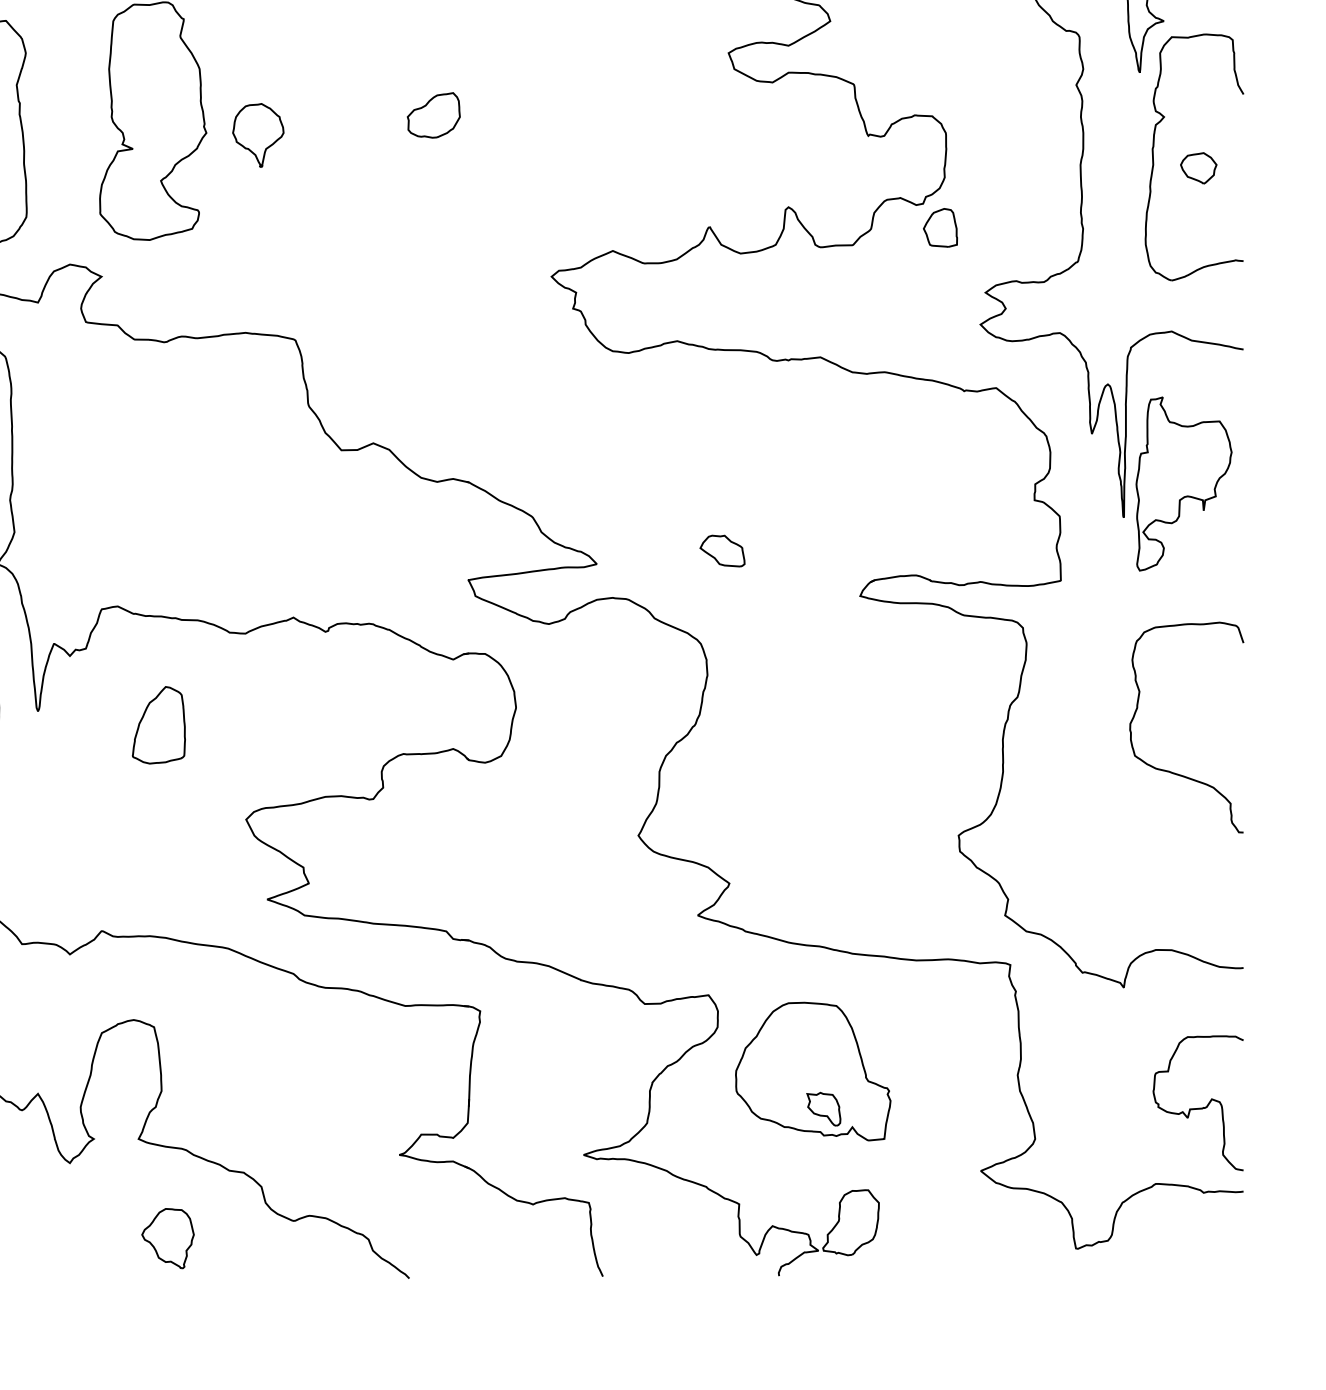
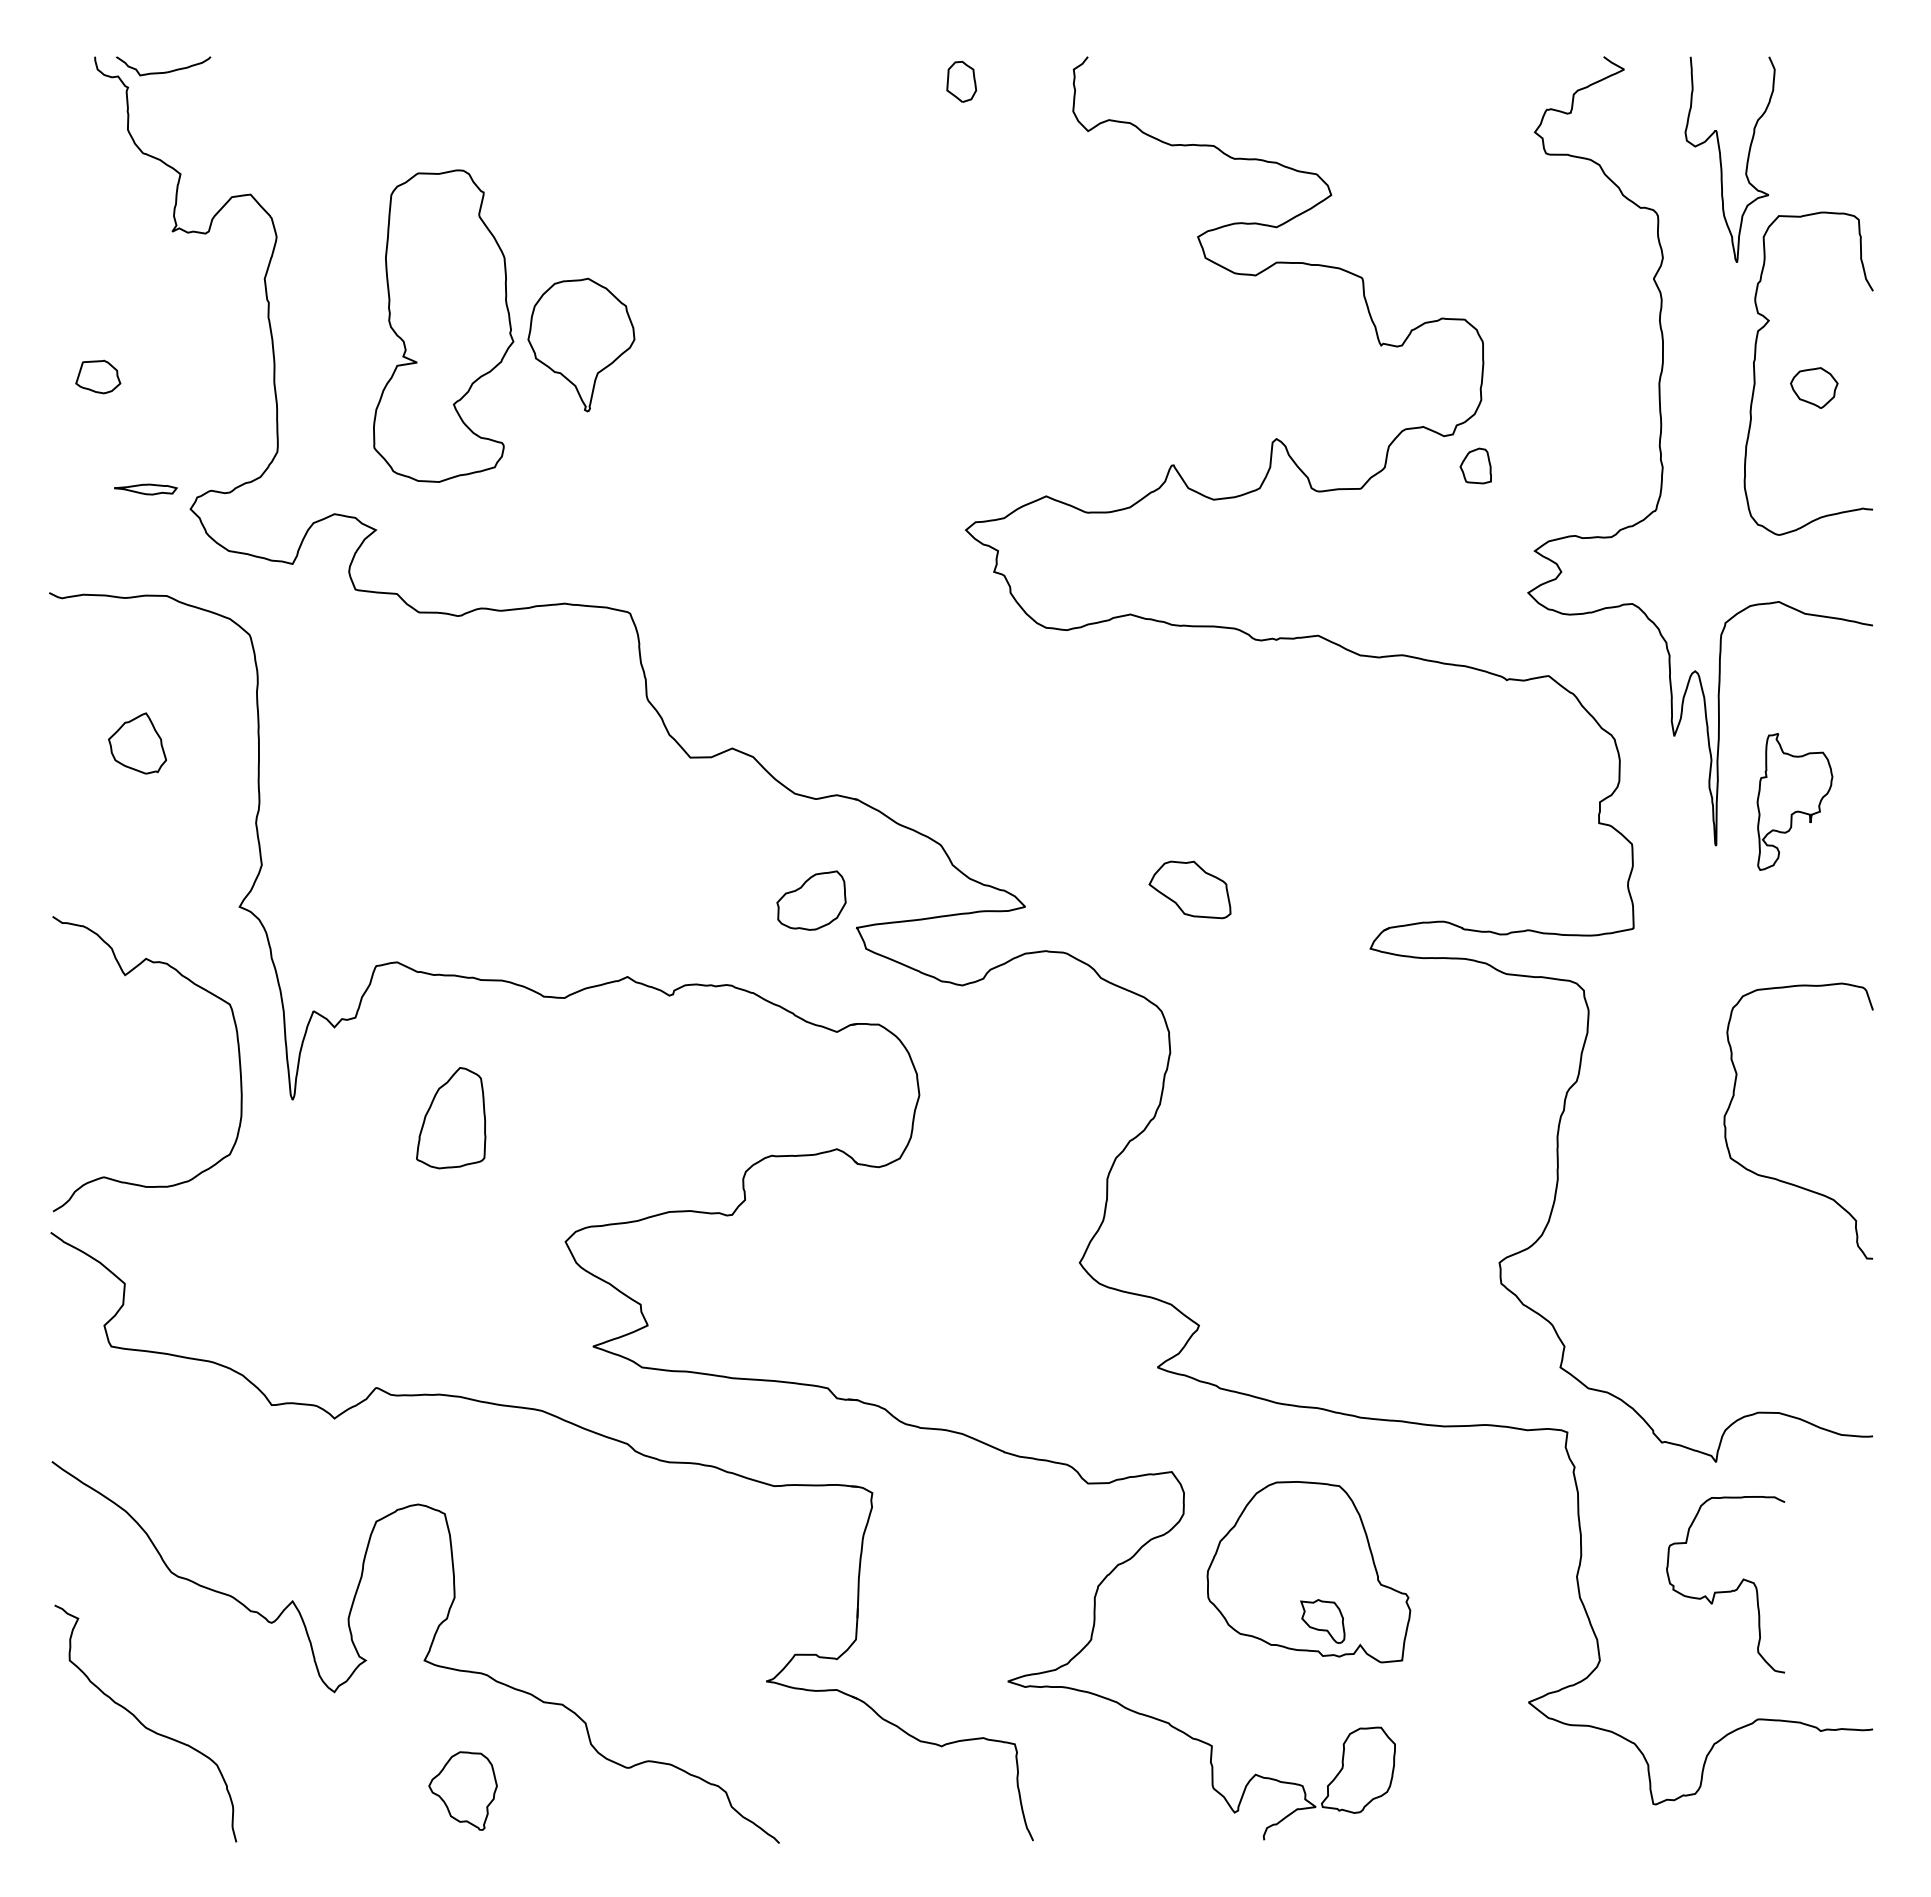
part: (433, 115) -> (811, 900), moved
part: (258, 135) -> (581, 344), size x1.6
part: (940, 227) -> (1475, 465), size x0.7
part: (1183, 483) -> (1794, 801), size x0.6
part: (722, 550) -> (1189, 889), size x1.4
curve: (1199, 1107) -> (1727, 1590), moved

